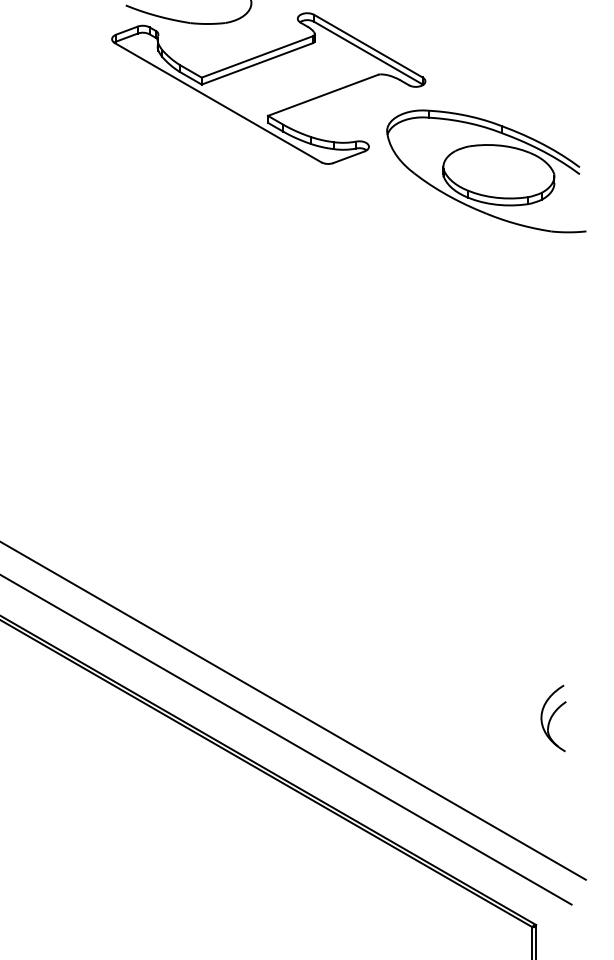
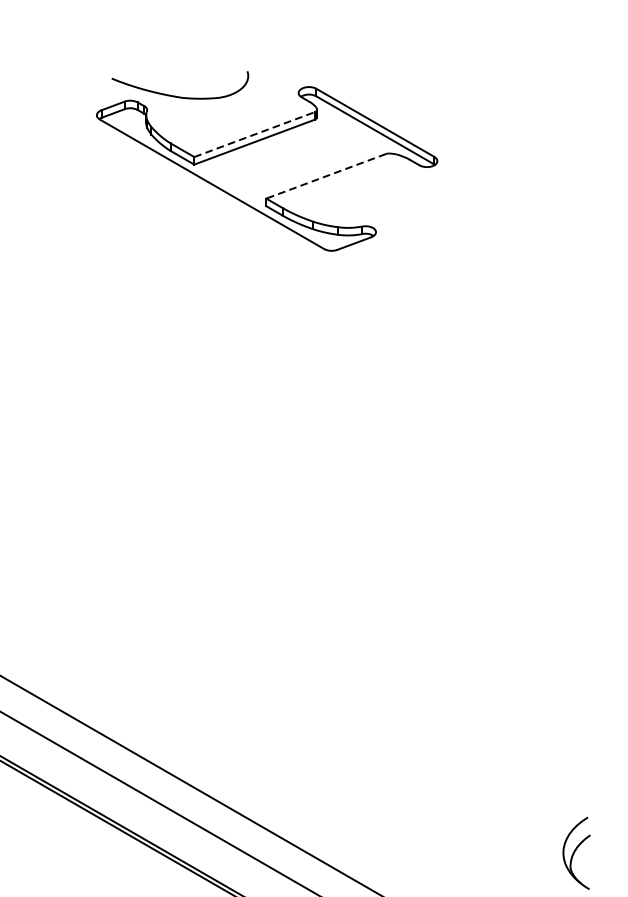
line: (257, 56) -> (254, 134), solid -> dashed
line: (323, 95) -> (326, 176), solid -> dashed
part: (486, 171) -> (503, 259), removed

